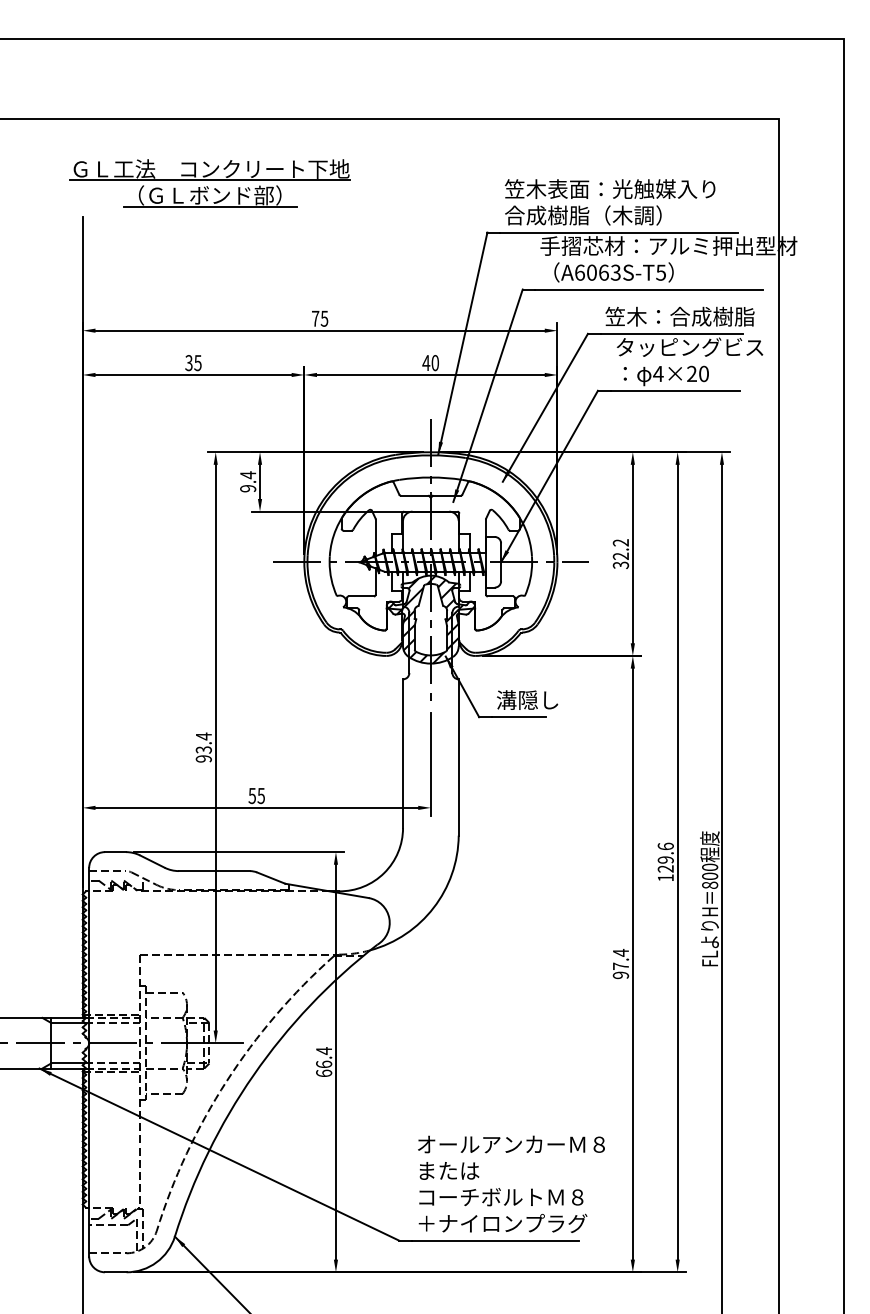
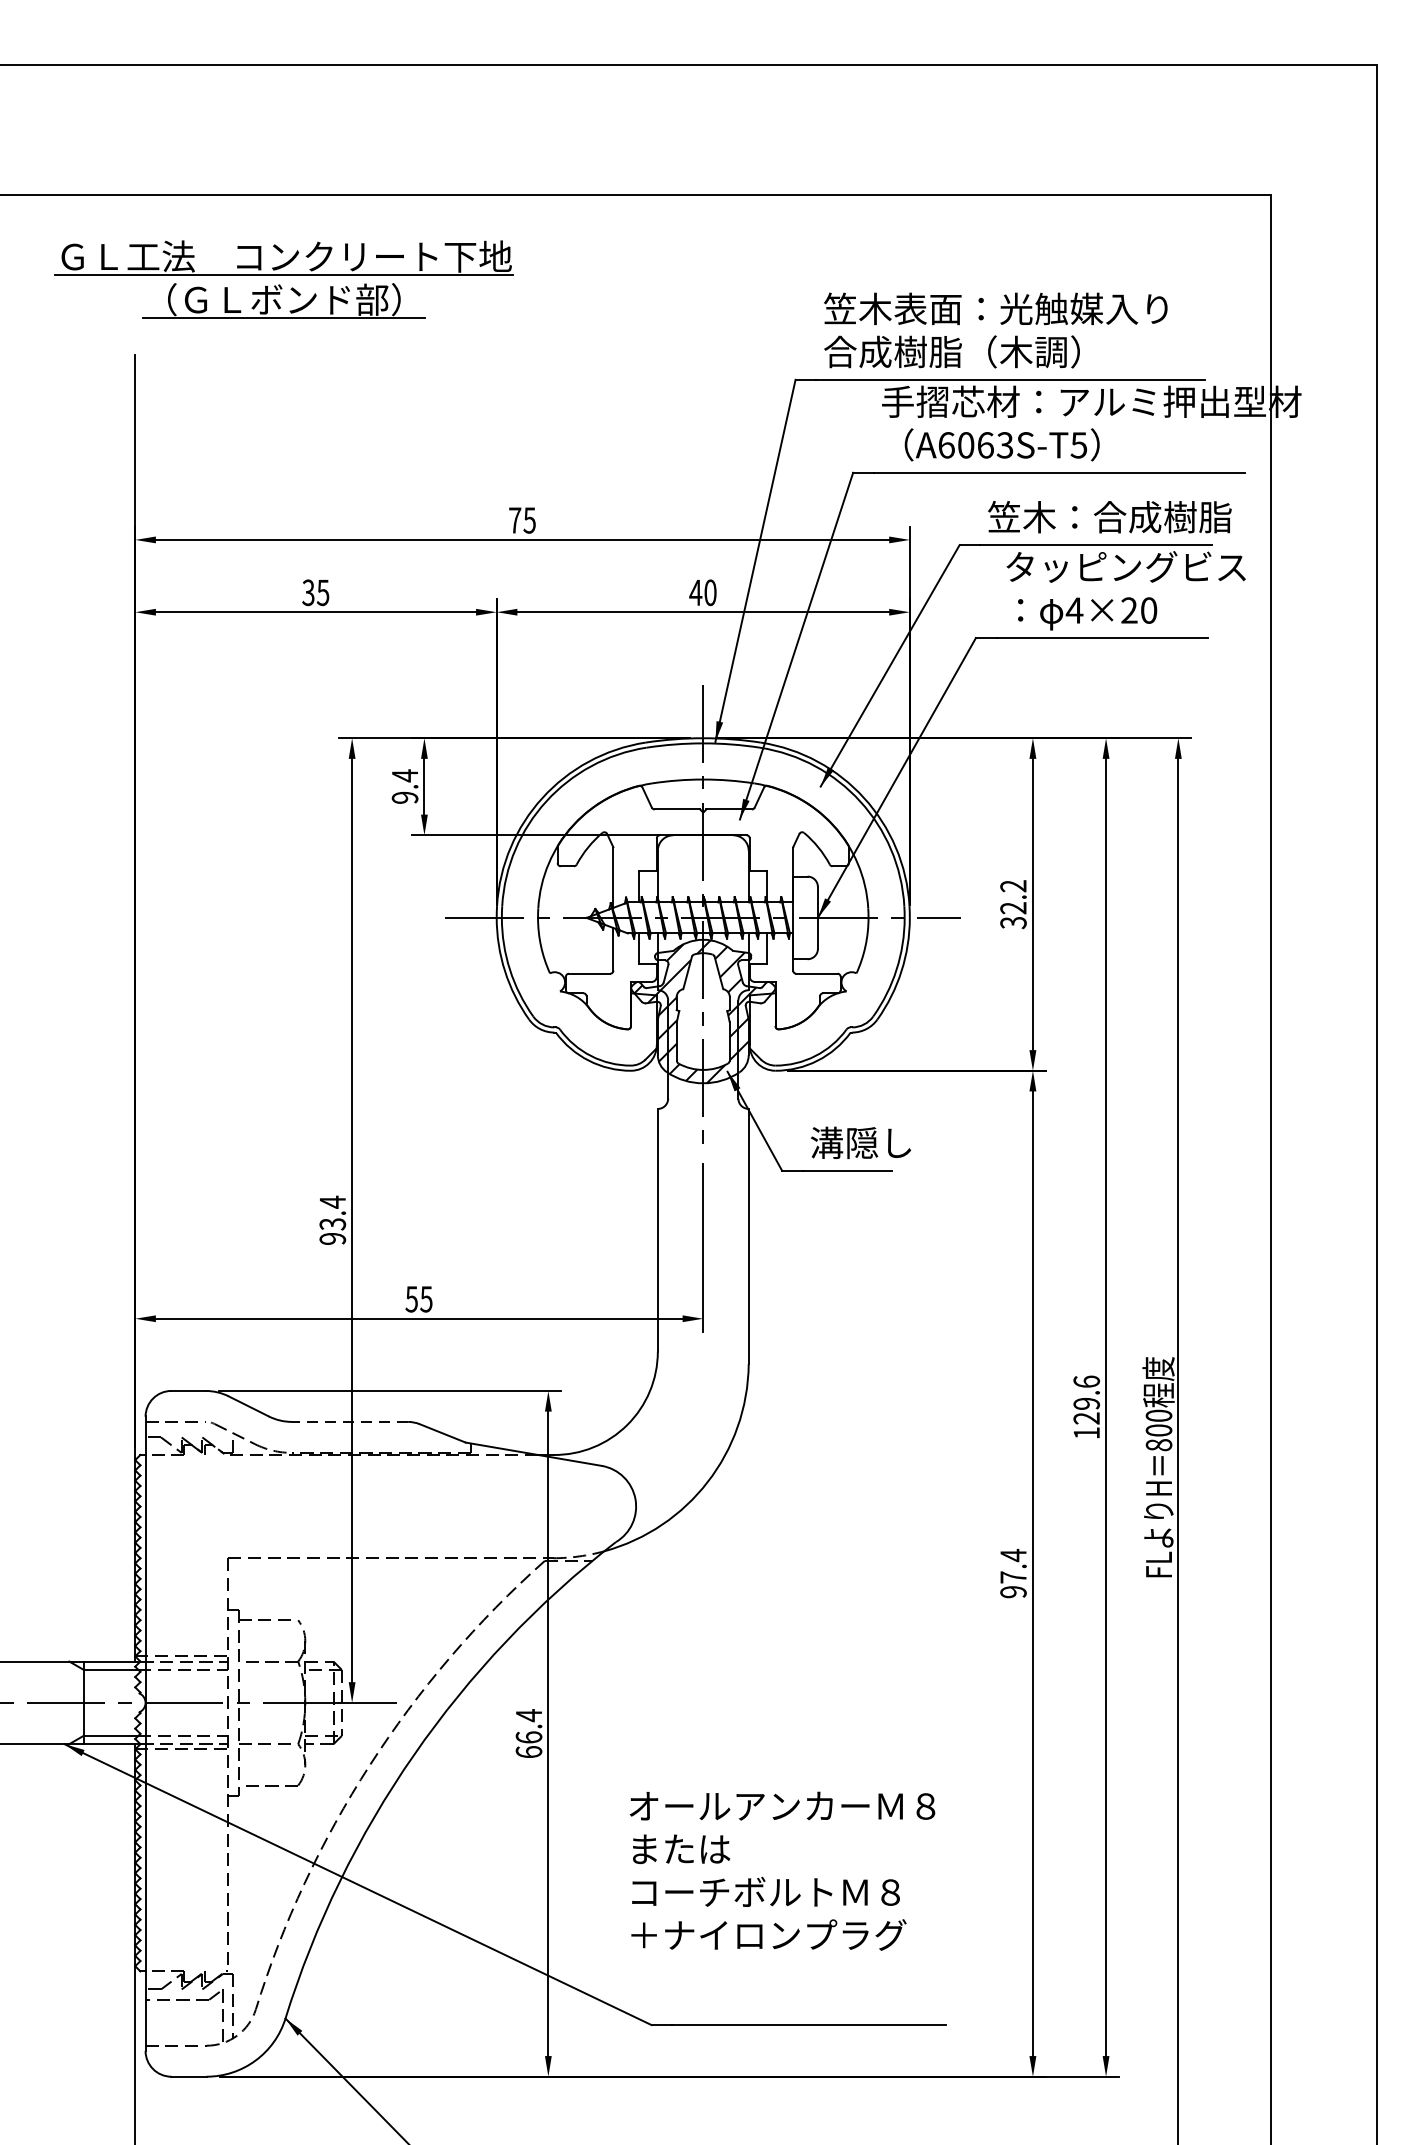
part: (209, 183) -> (283, 280), moved
line: (214, 871) -> (350, 1422), solid -> dashed
text: (511, 1183) -> (782, 1869), moved

